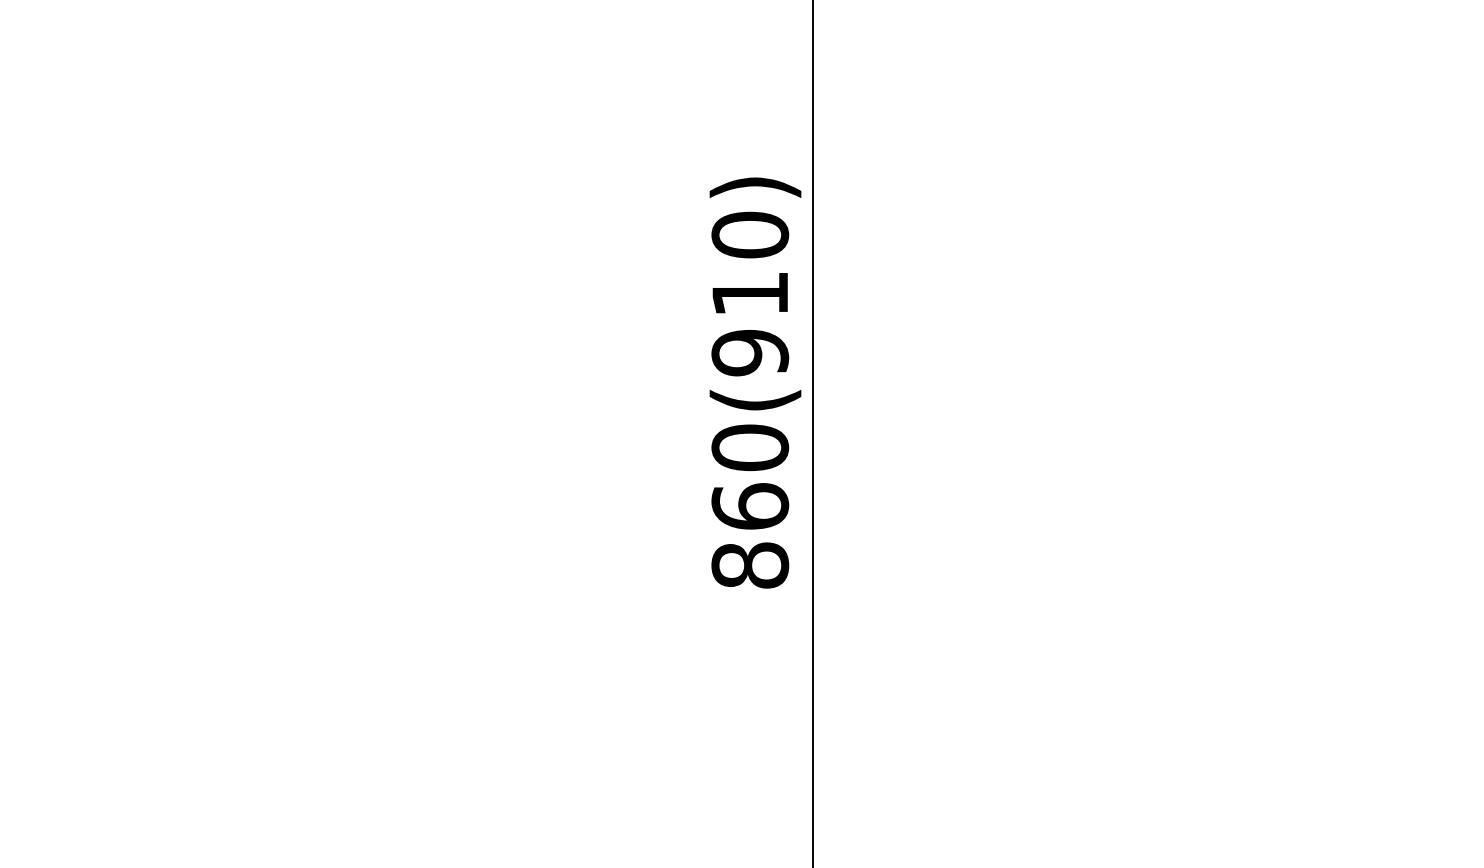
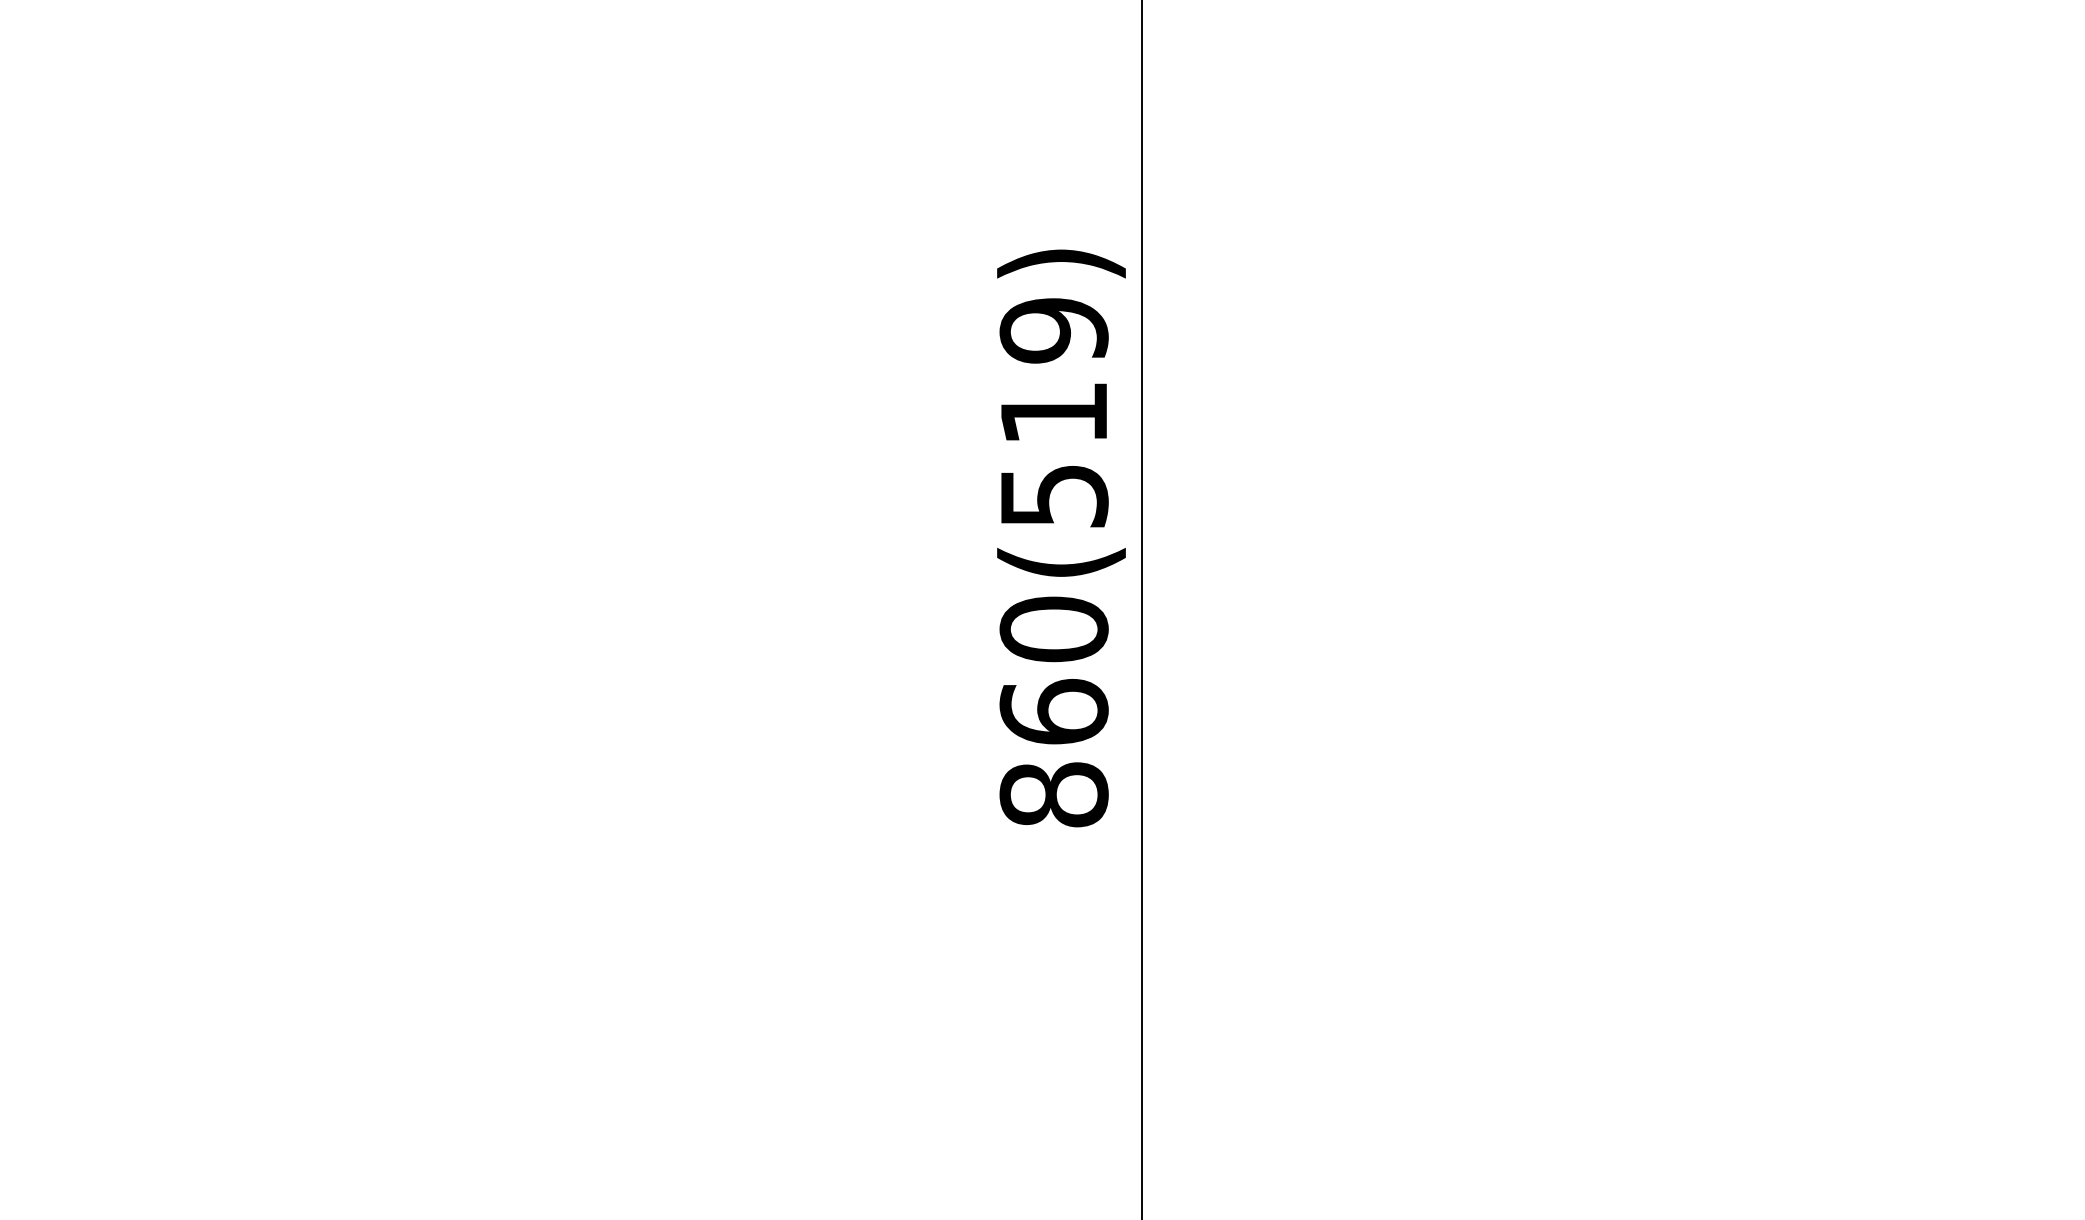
text: (750, 293) -> (1054, 412), 860(910) -> 860(519)

